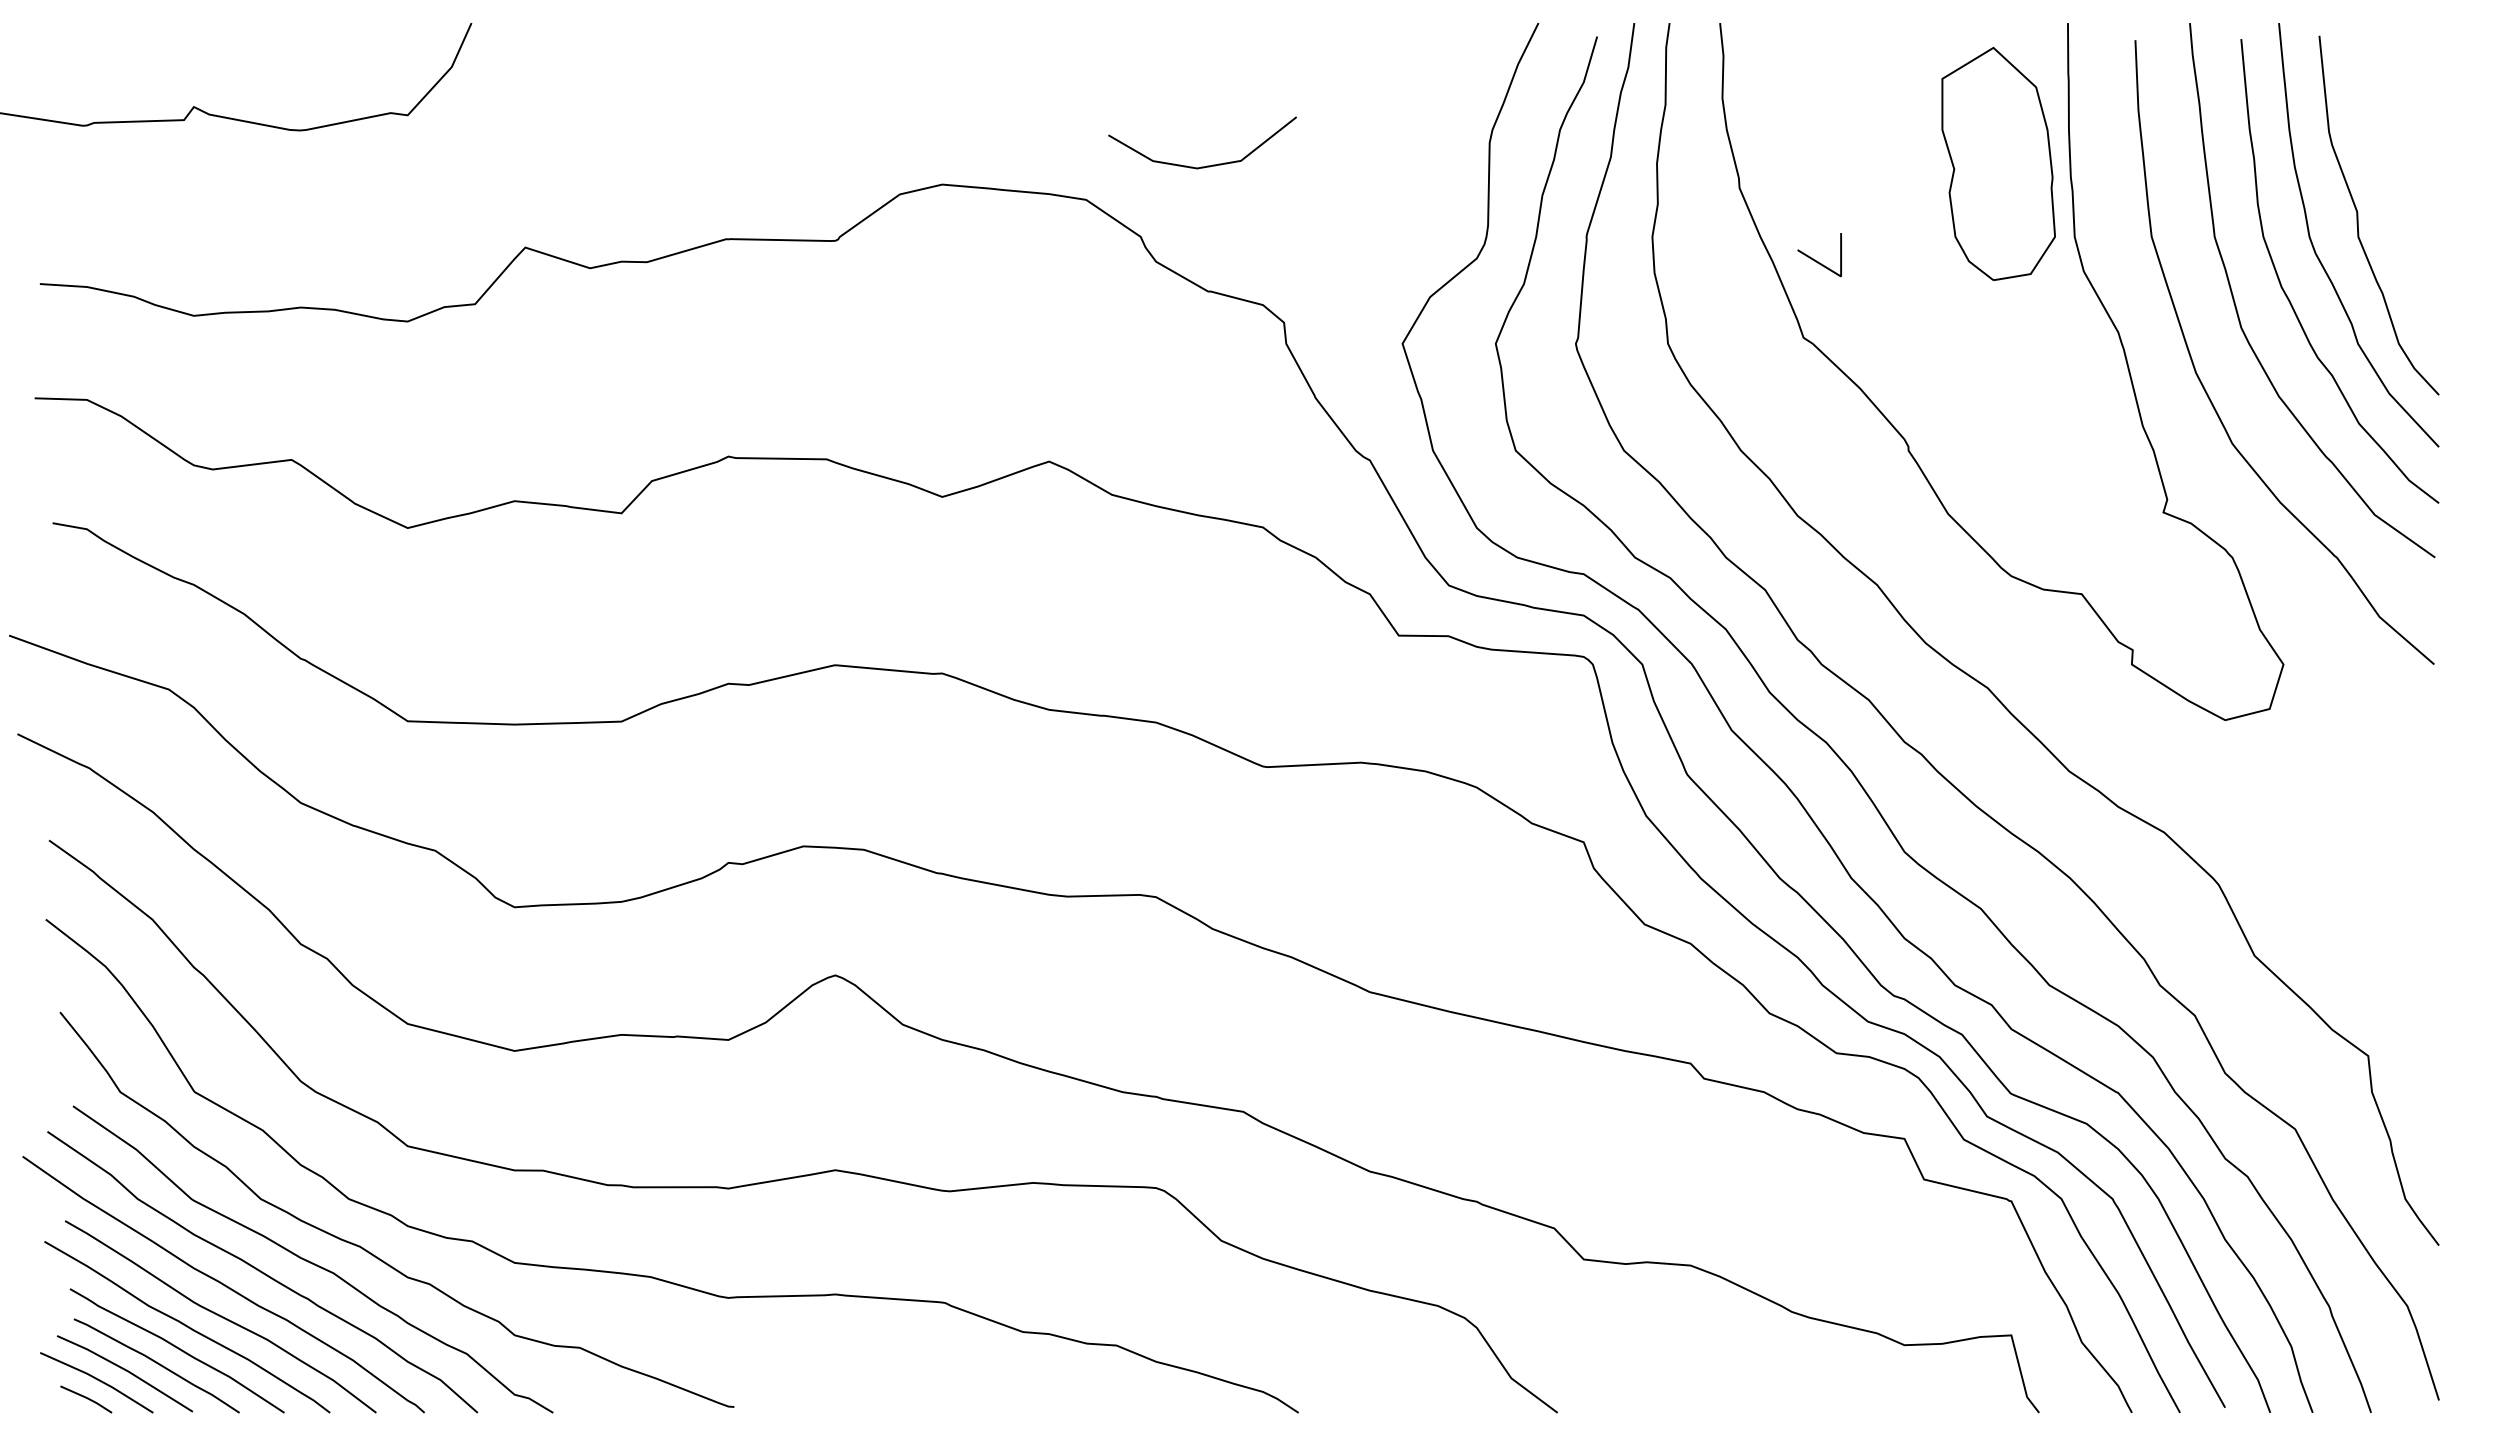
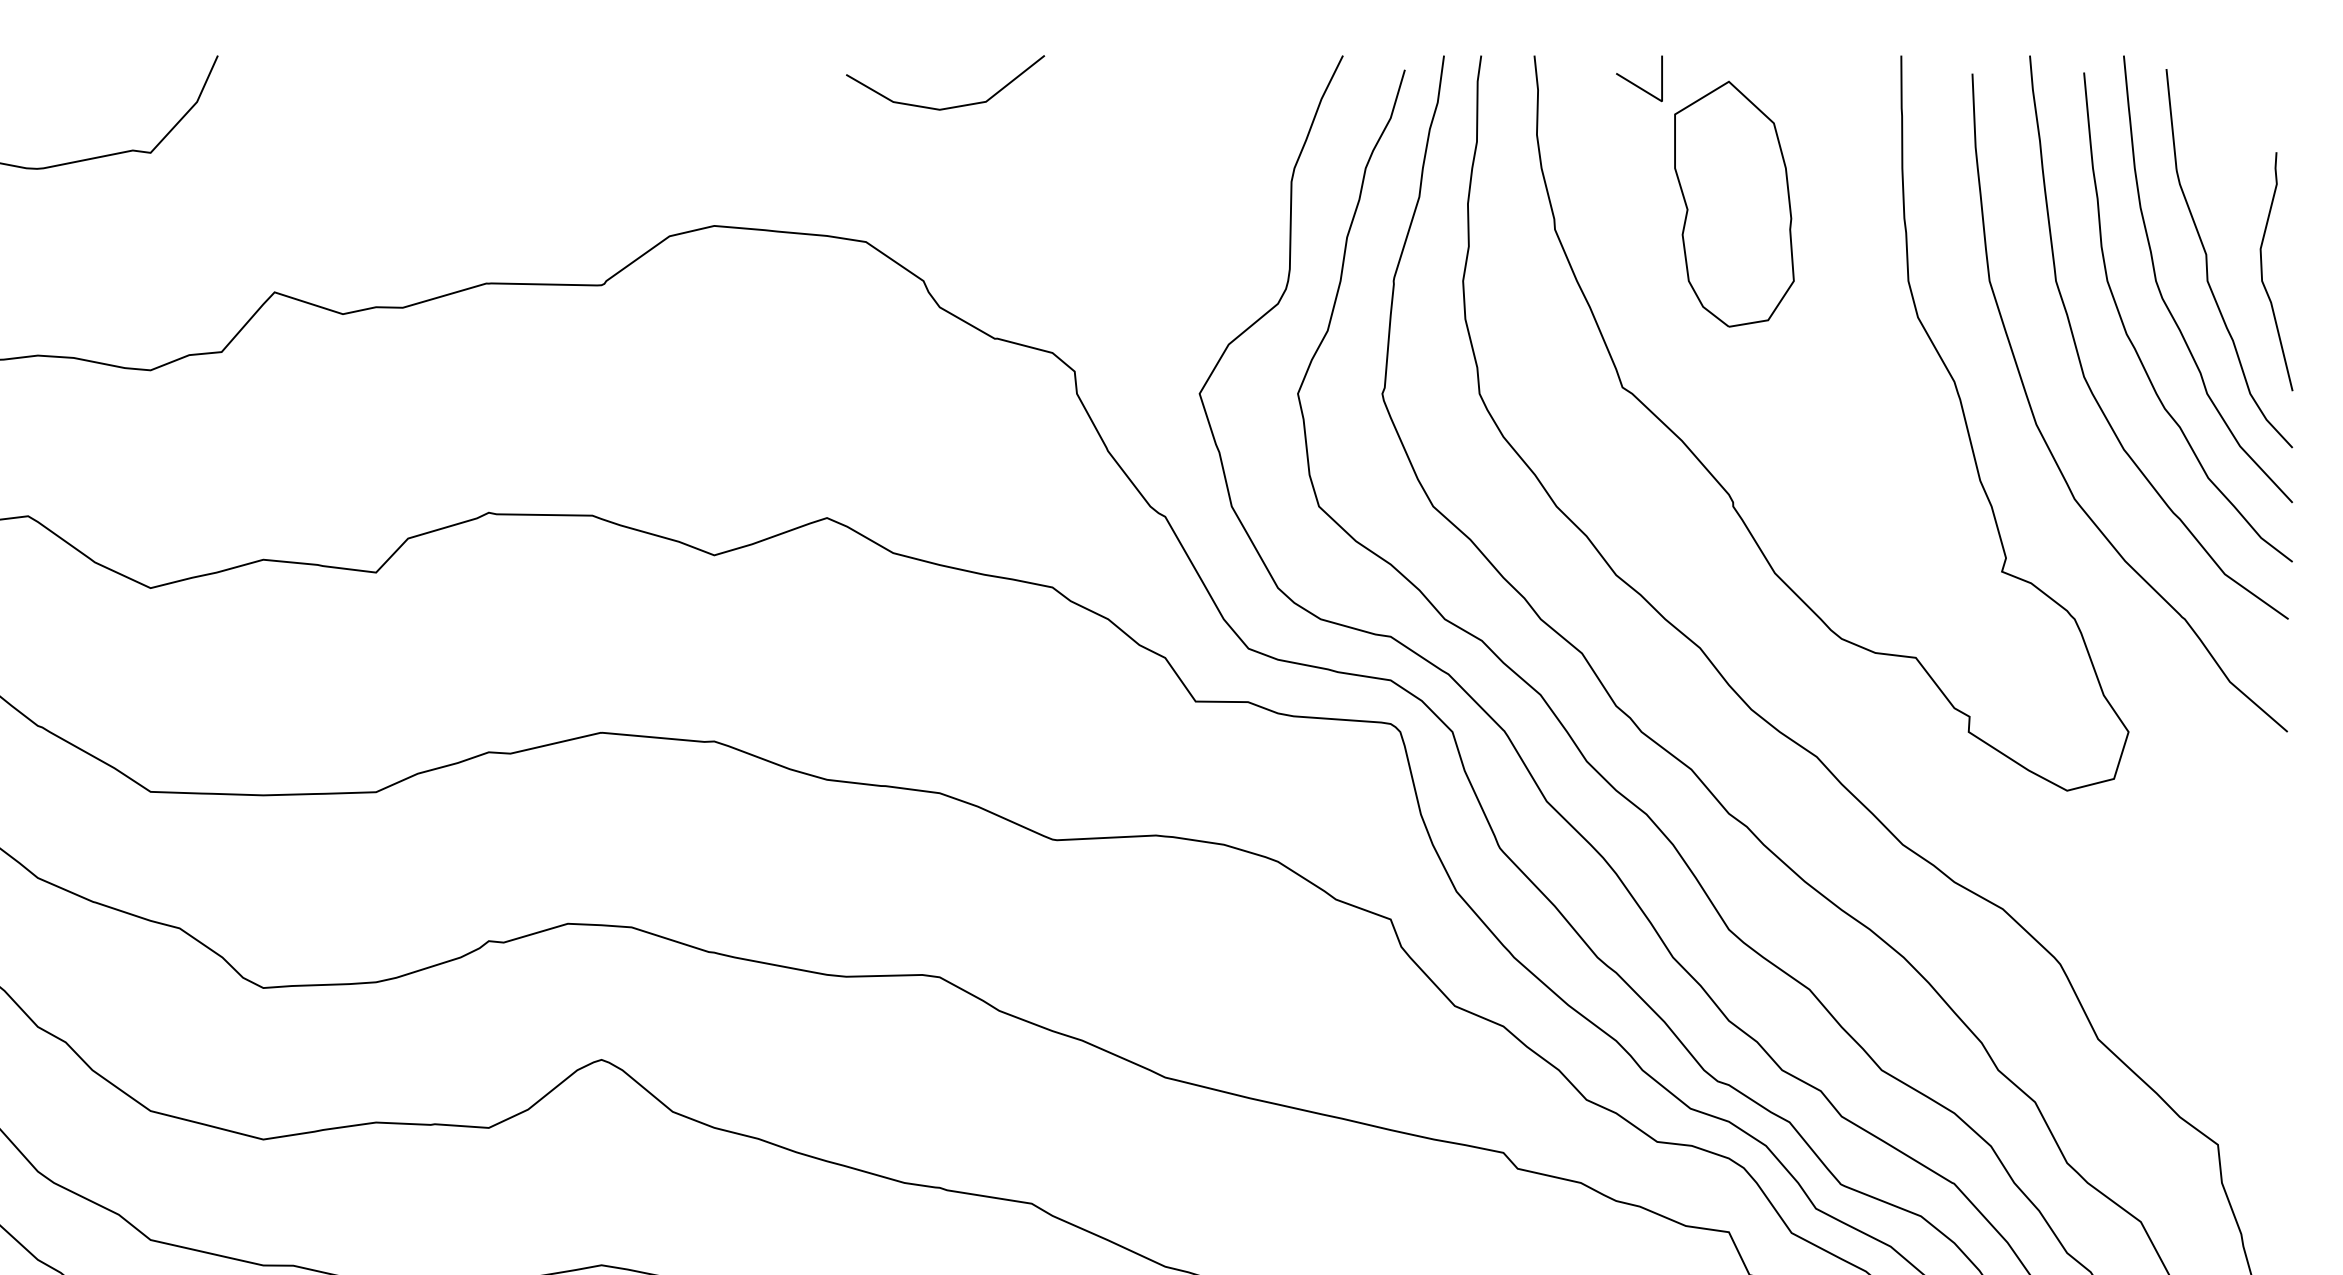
part: (1998, 163) -> (1734, 203), moved
line: (1206, 165) -> (949, 106), moved
curve: (2410, 227) -> (2262, 271), added
line: (1815, 259) -> (1635, 83), moved

